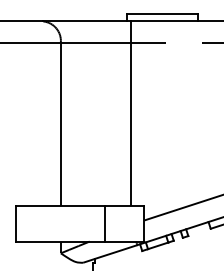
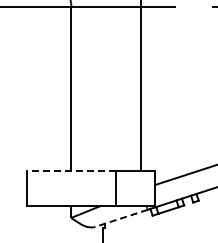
line: (60, 206) -> (70, 171), solid -> dashed
line: (110, 253) -> (120, 218), solid -> dashed

